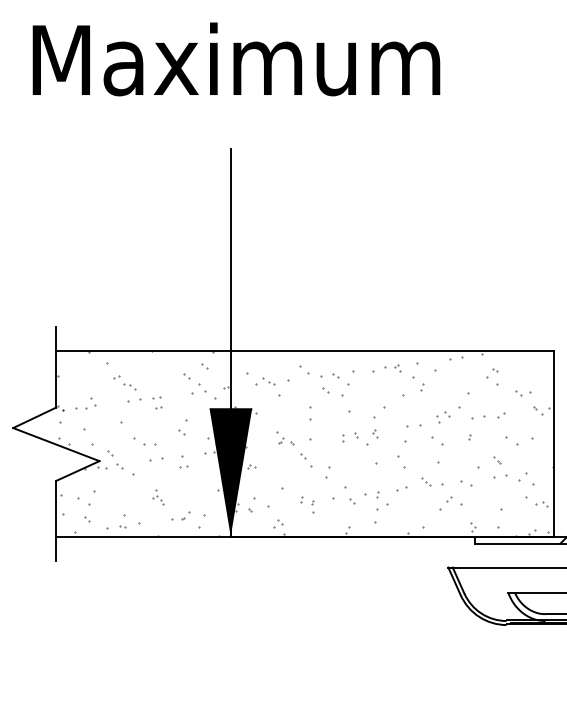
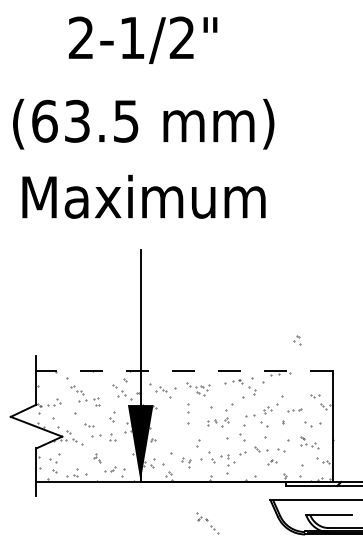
line: (304, 350) -> (184, 370), solid -> dashed
part: (493, 377) -> (297, 340), moved
part: (327, 380) -> (198, 388), size x0.7
part: (488, 415) -> (294, 409), size x0.7
part: (145, 442) -> (89, 425), size x0.6
part: (294, 449) -> (207, 523), moved
part: (513, 470) -> (309, 442), size x0.7
part: (450, 502) -> (271, 461), size x0.6

